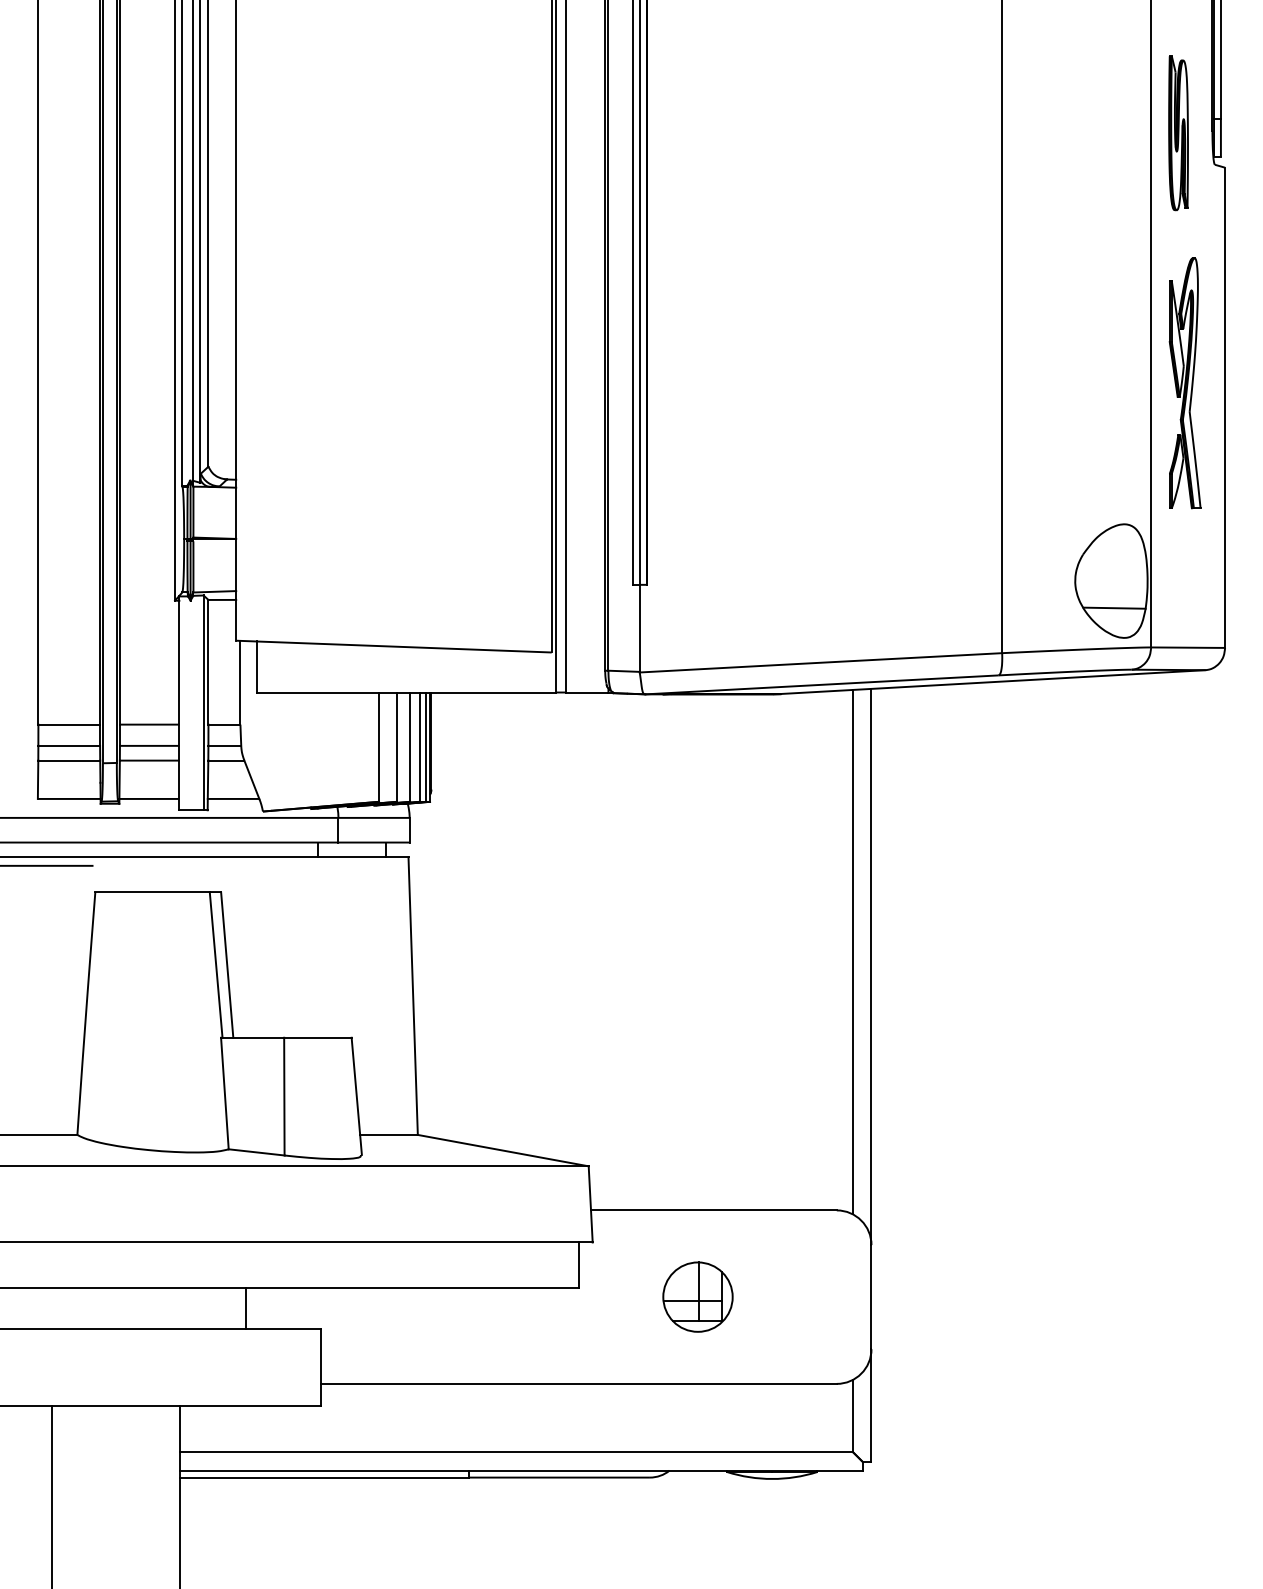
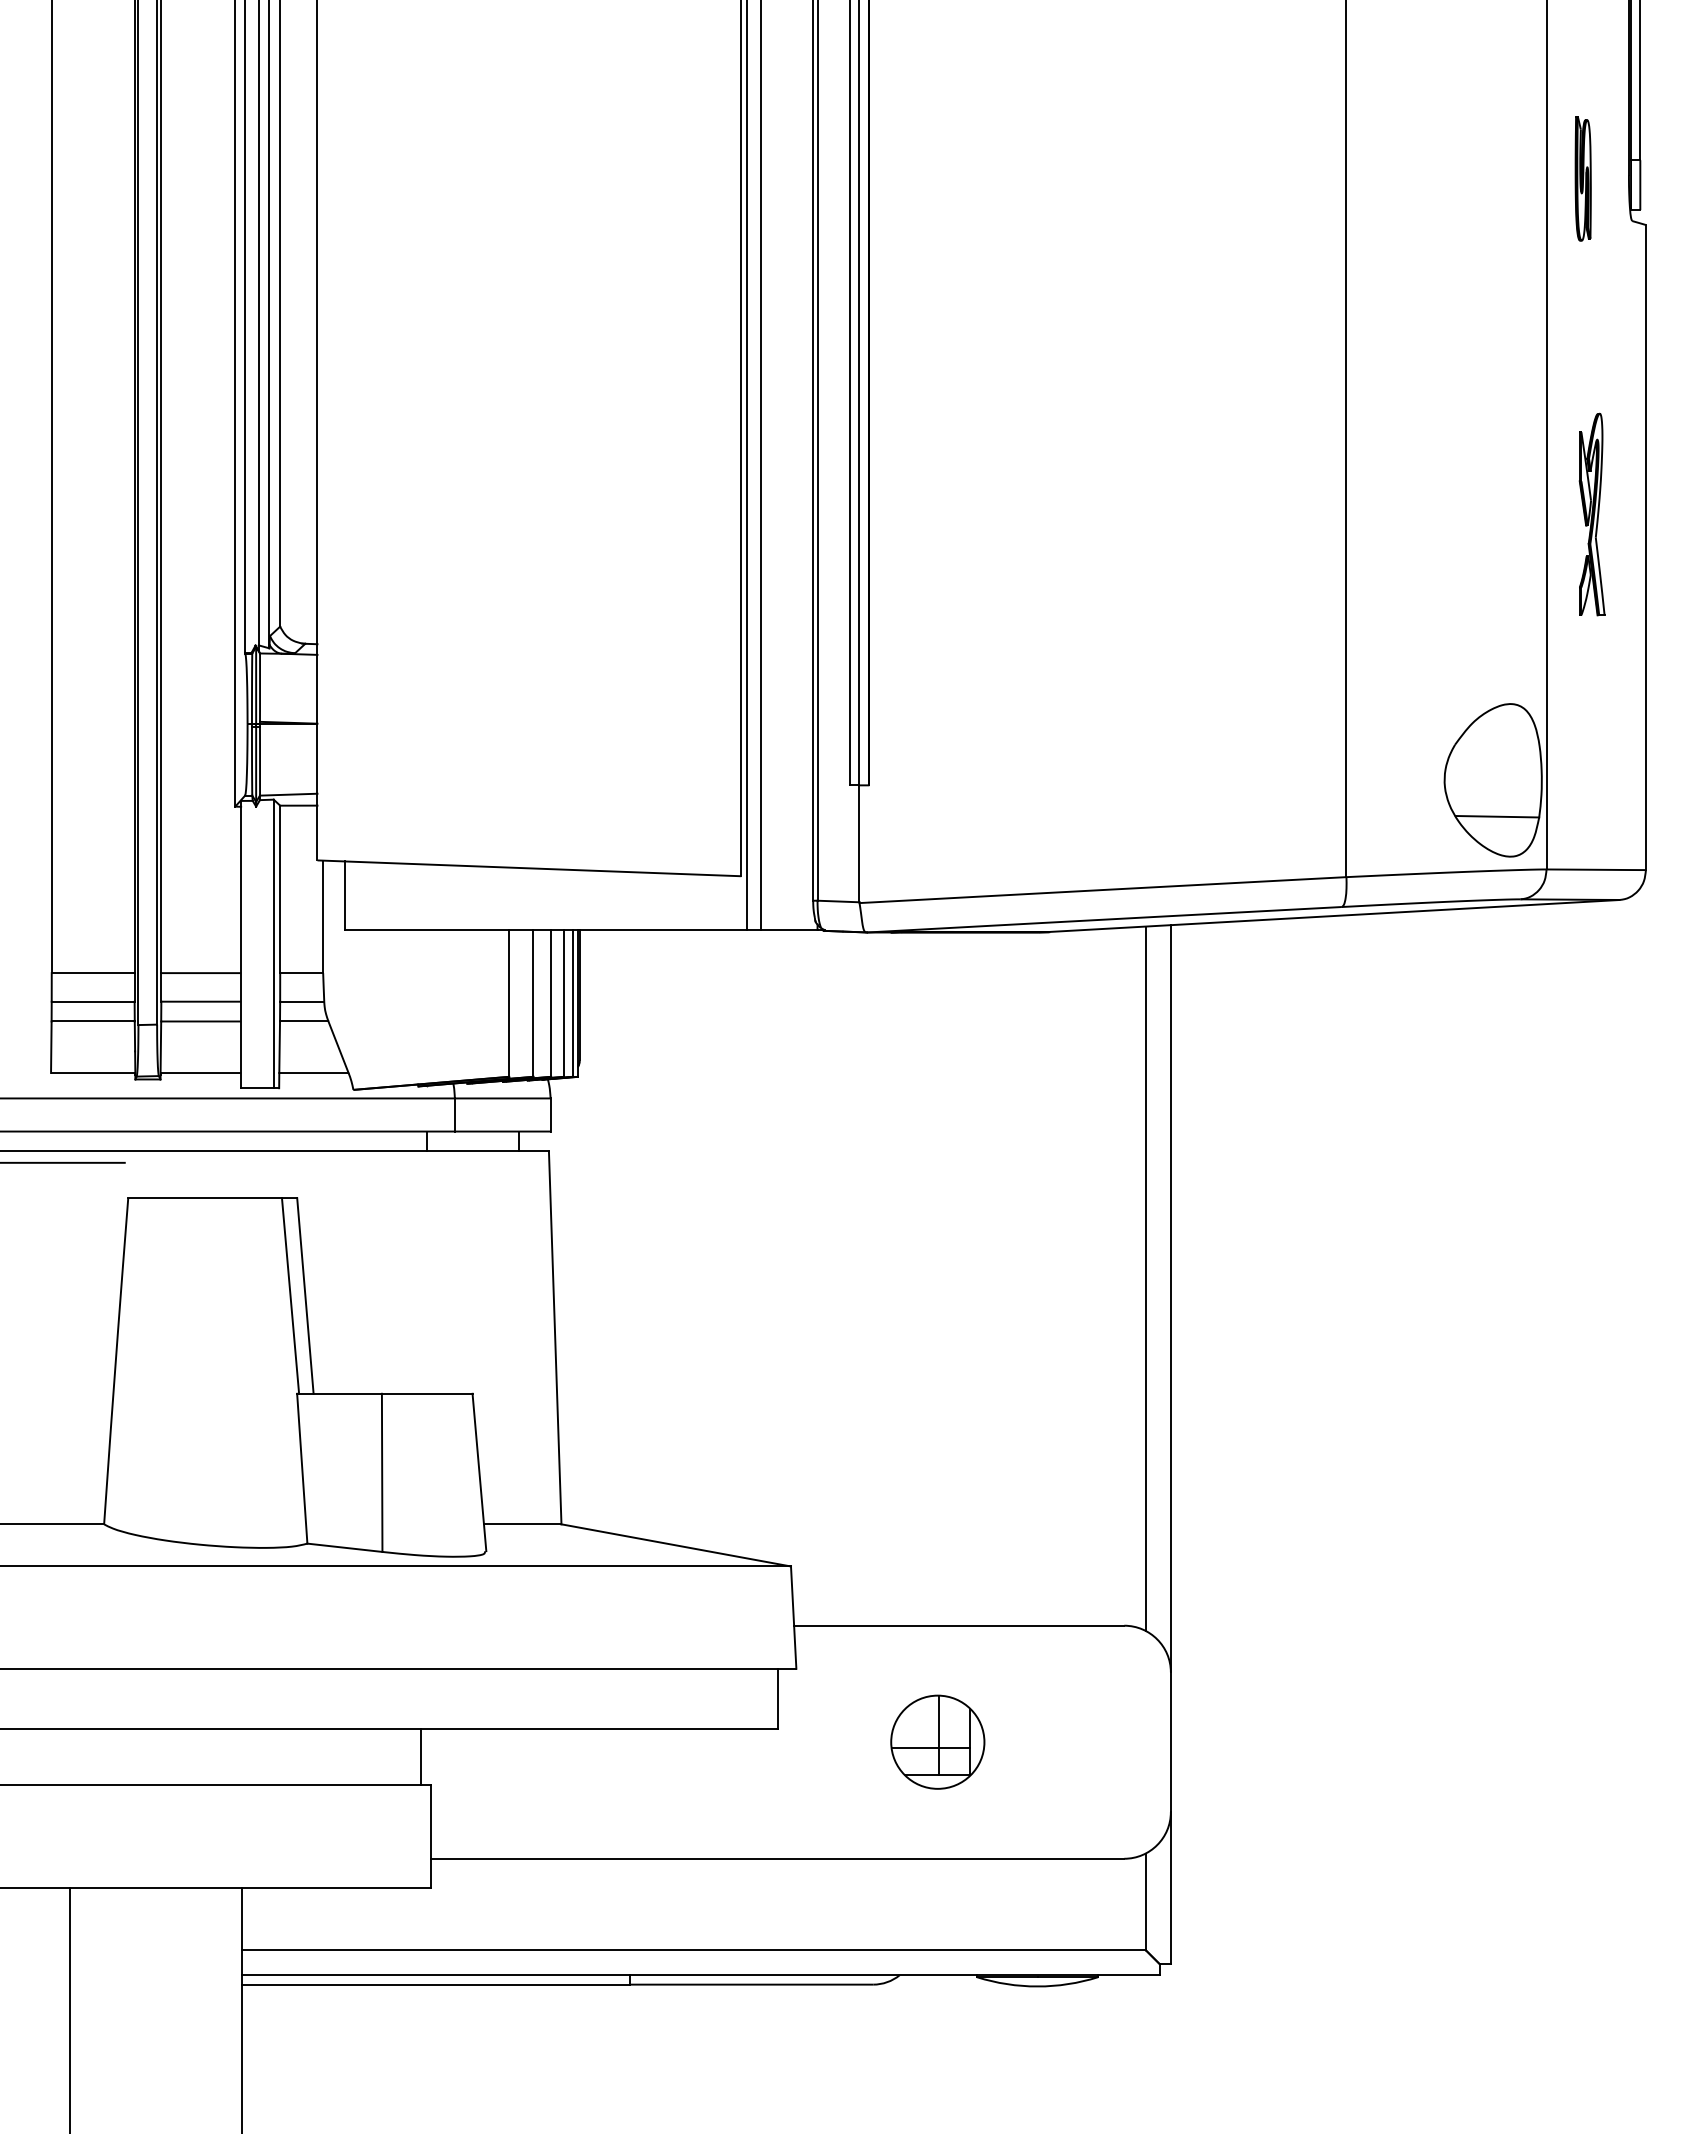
part: (1177, 133) -> (1582, 178), size x0.6
part: (1184, 383) -> (1591, 514), size x0.6
line: (245, 1308) -> (420, 1757), moved

